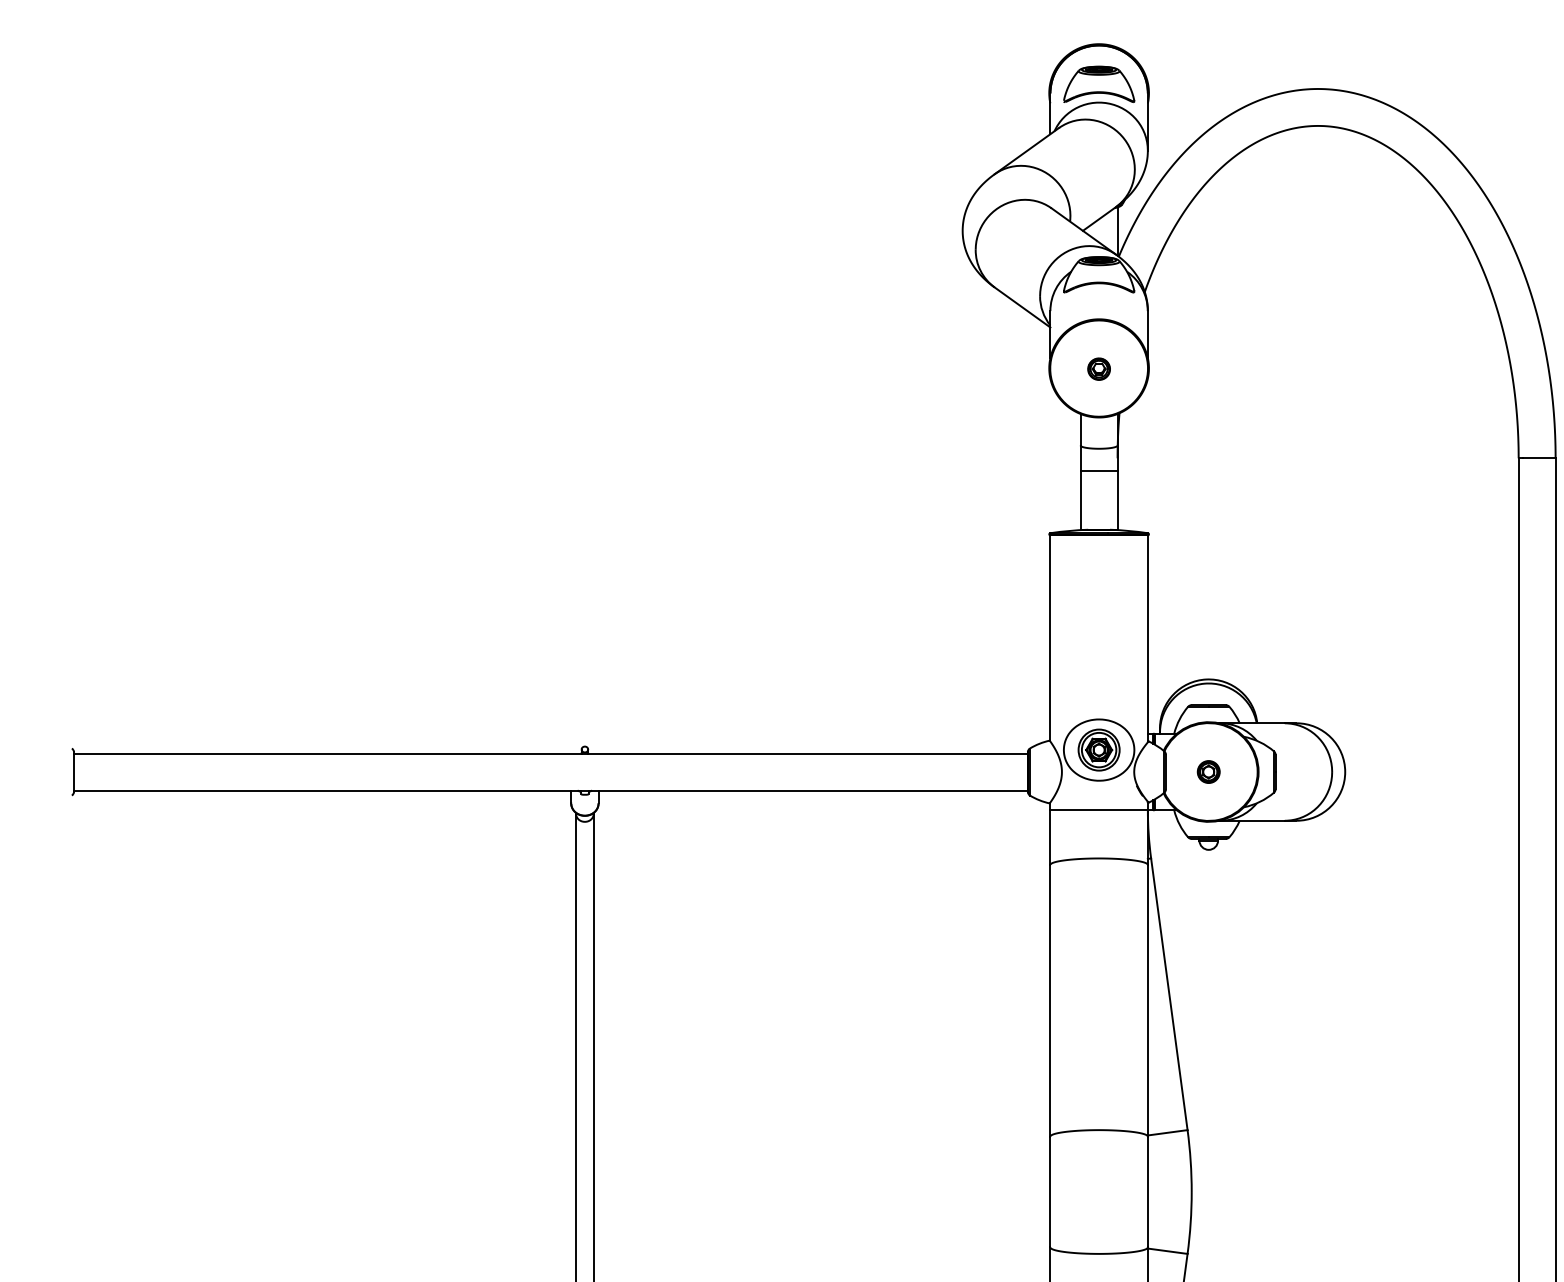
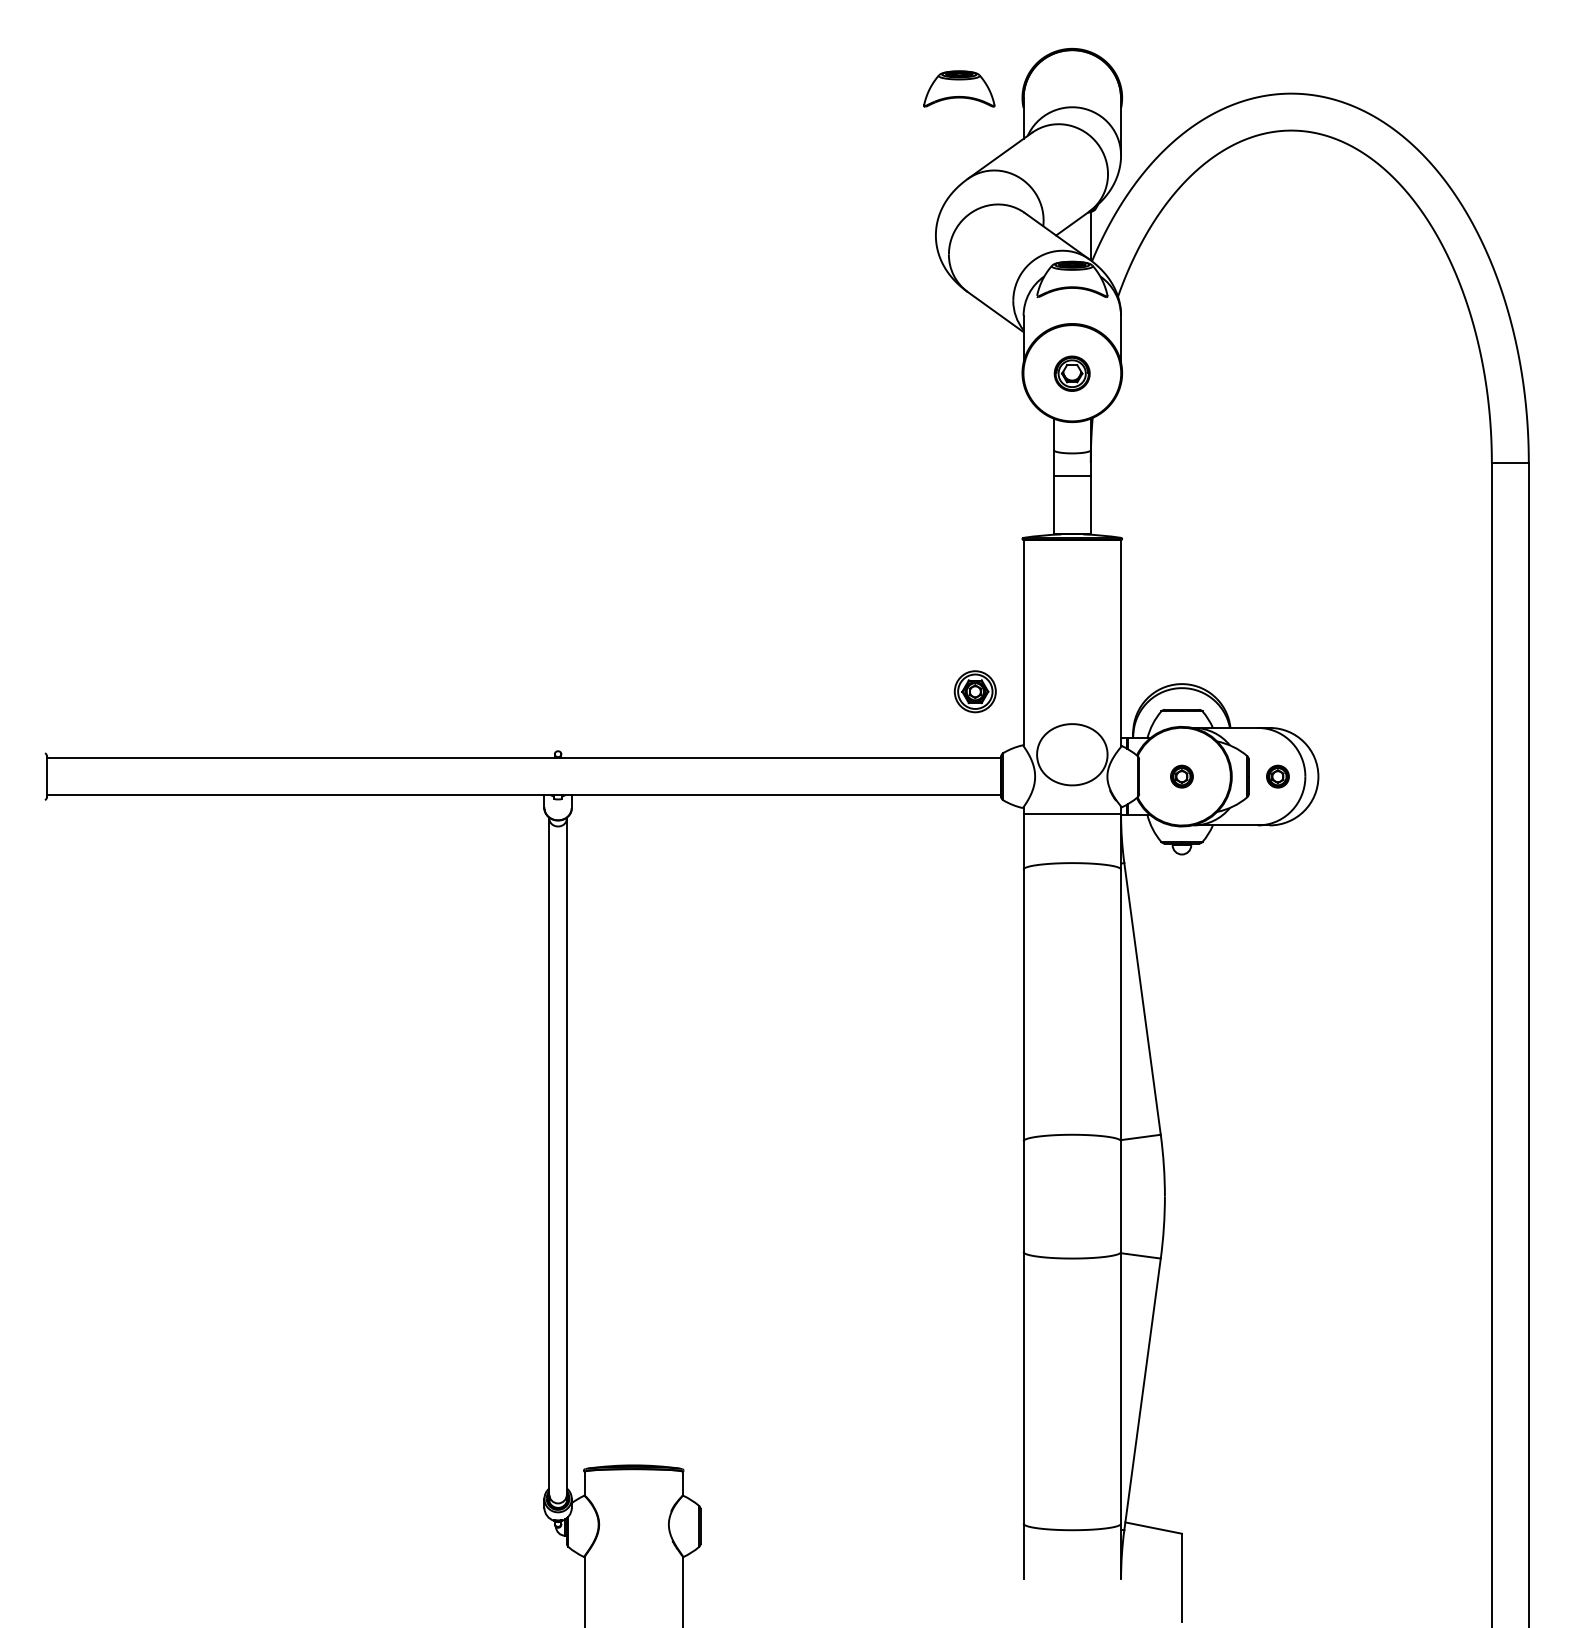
part: (1099, 83) -> (959, 88), moved
part: (1099, 368) -> (1072, 373), size x1.6
part: (1098, 749) -> (974, 691), moved
part: (1304, 771) -> (1277, 776), added

